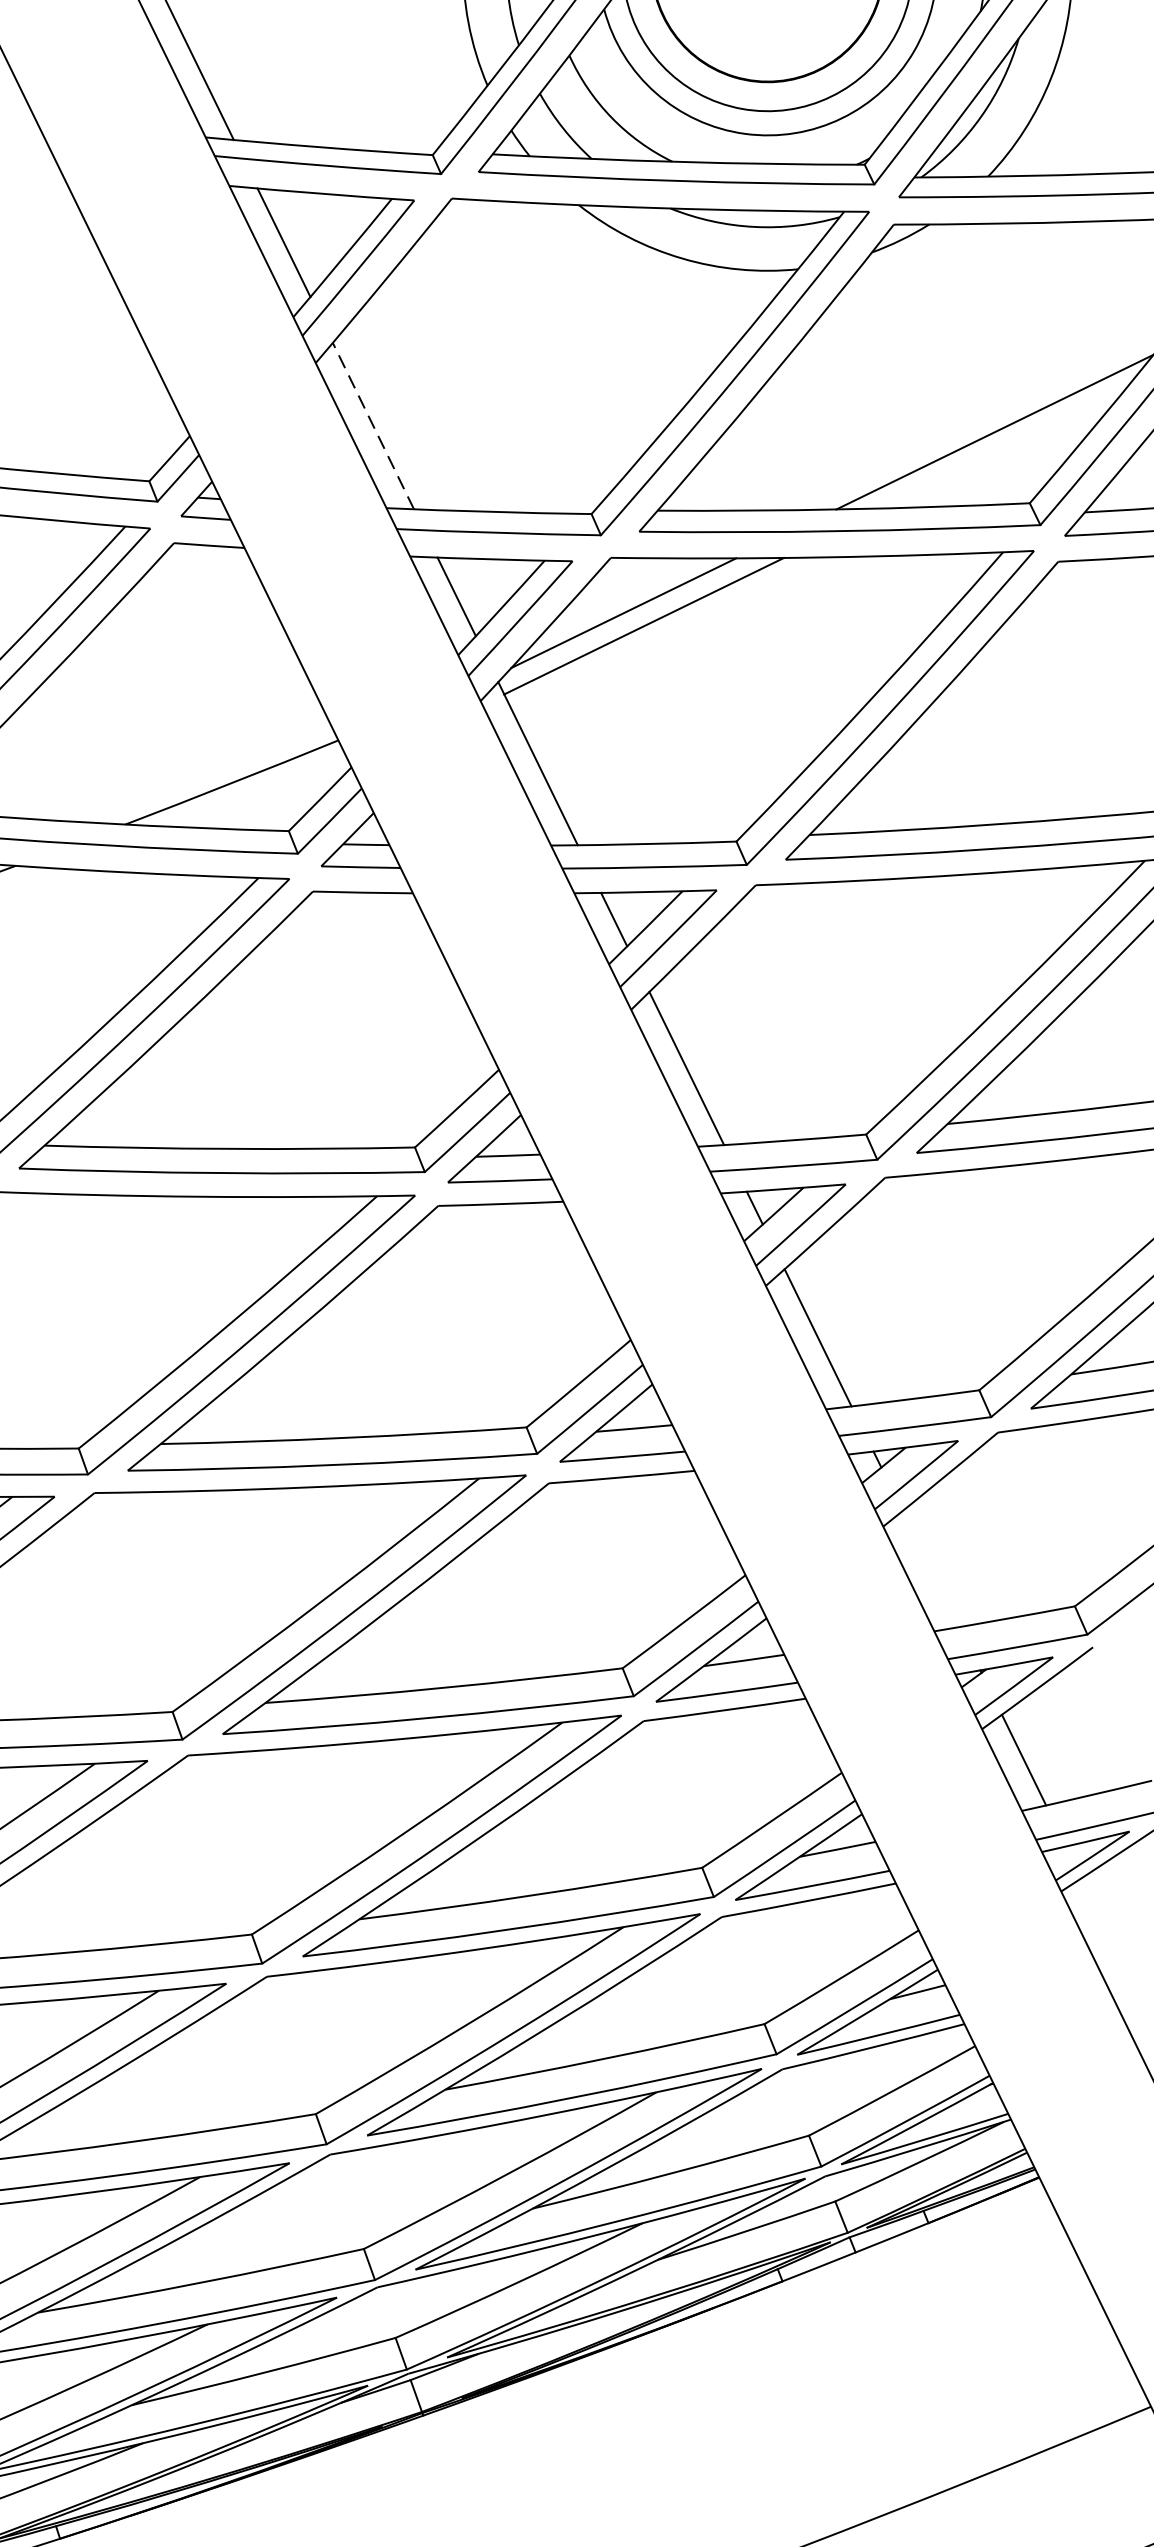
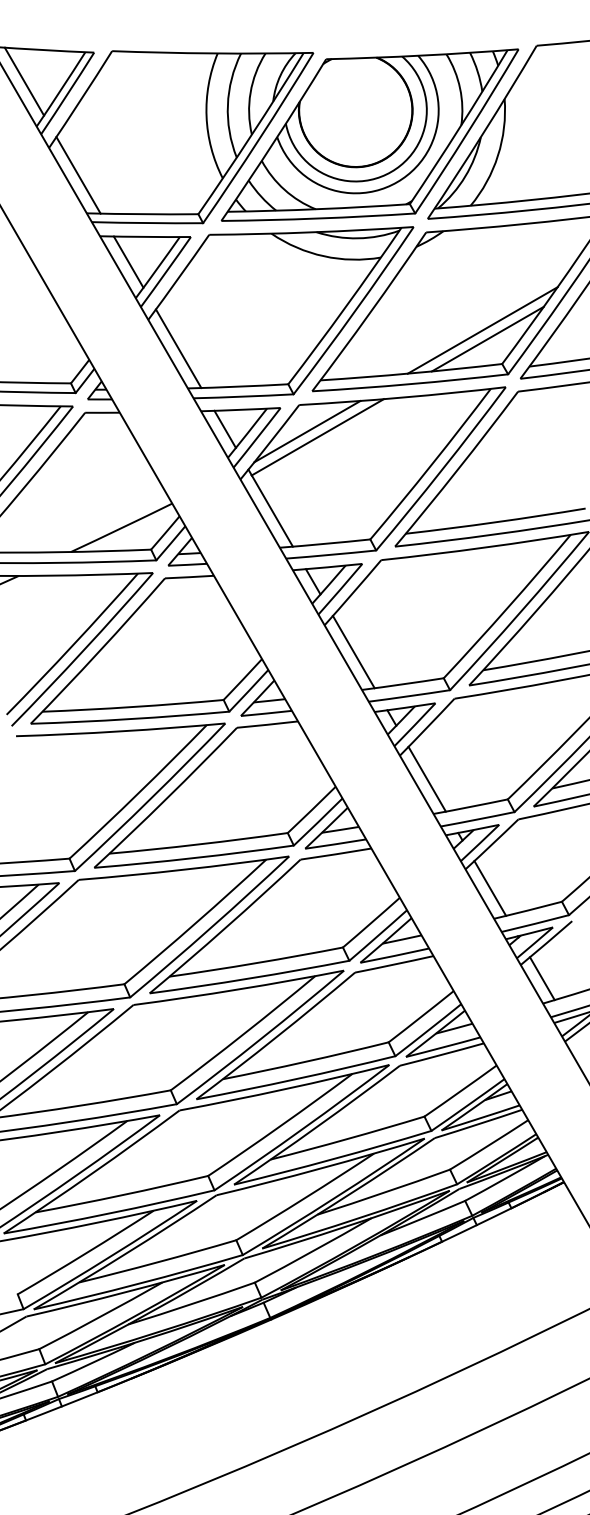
line: (373, 425) -> (178, 348), dashed -> solid
line: (1003, 449) -> (487, 338), added
line: (931, 1569) -> (490, 888), added

